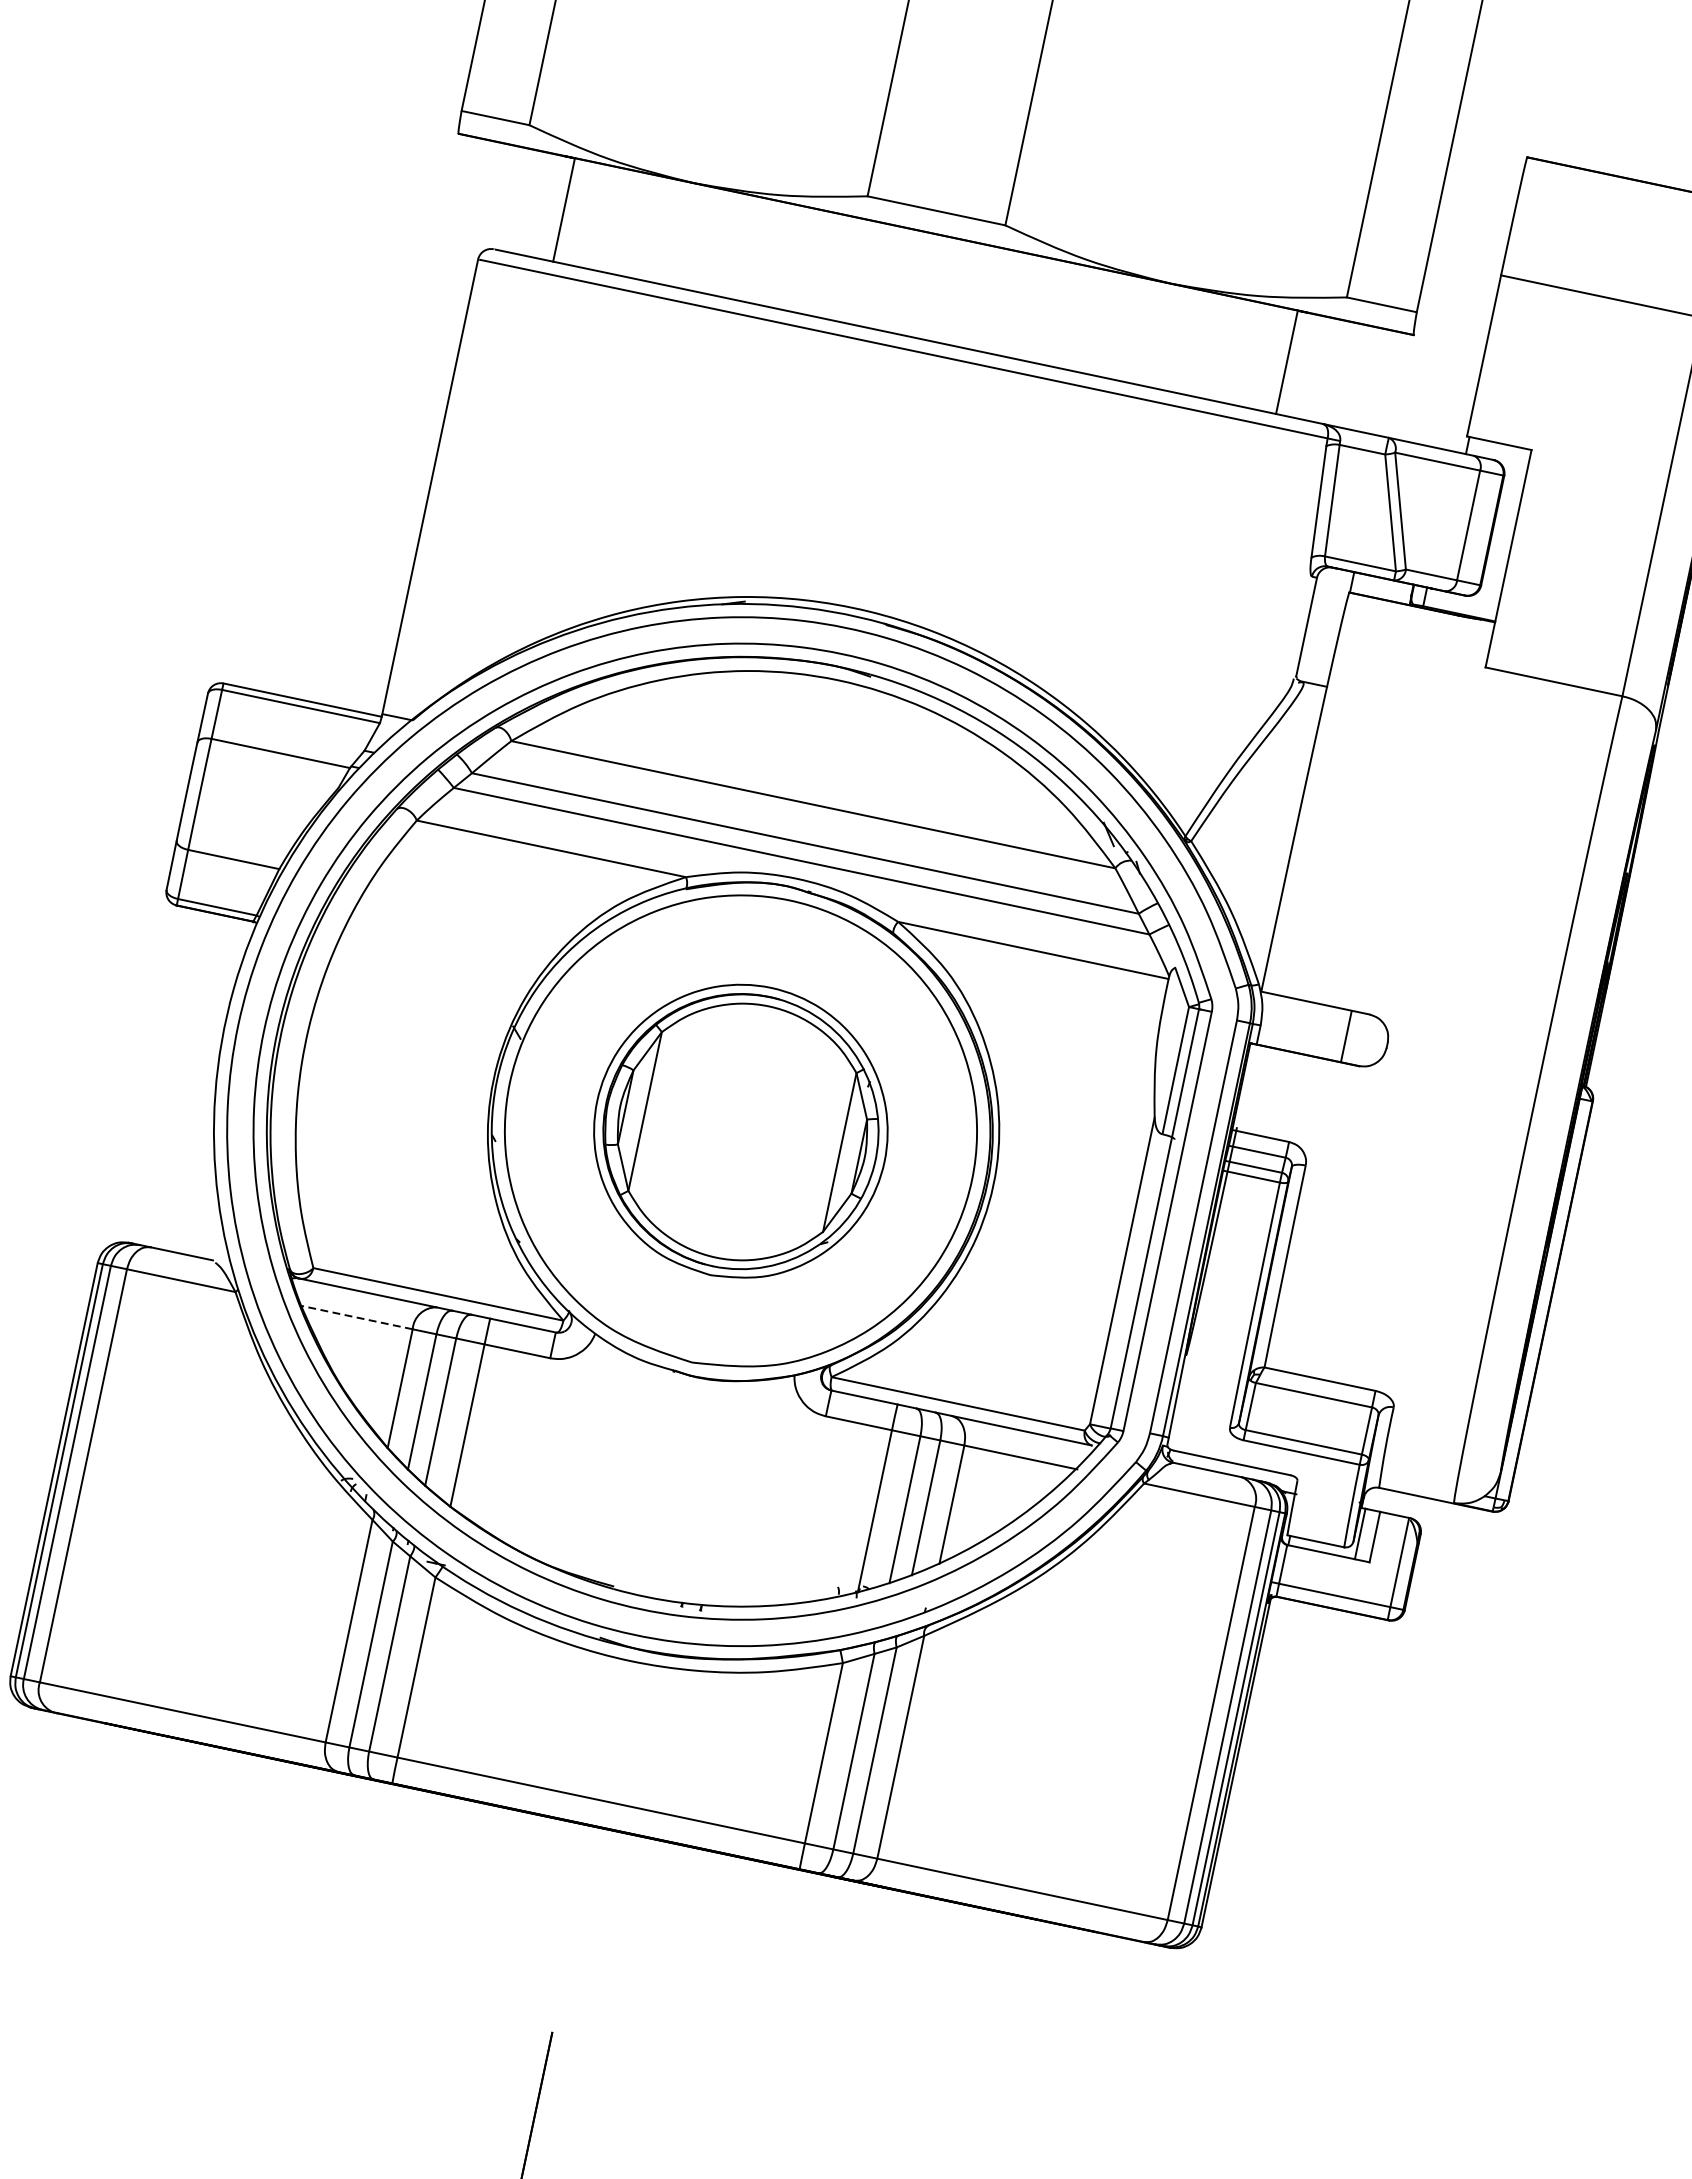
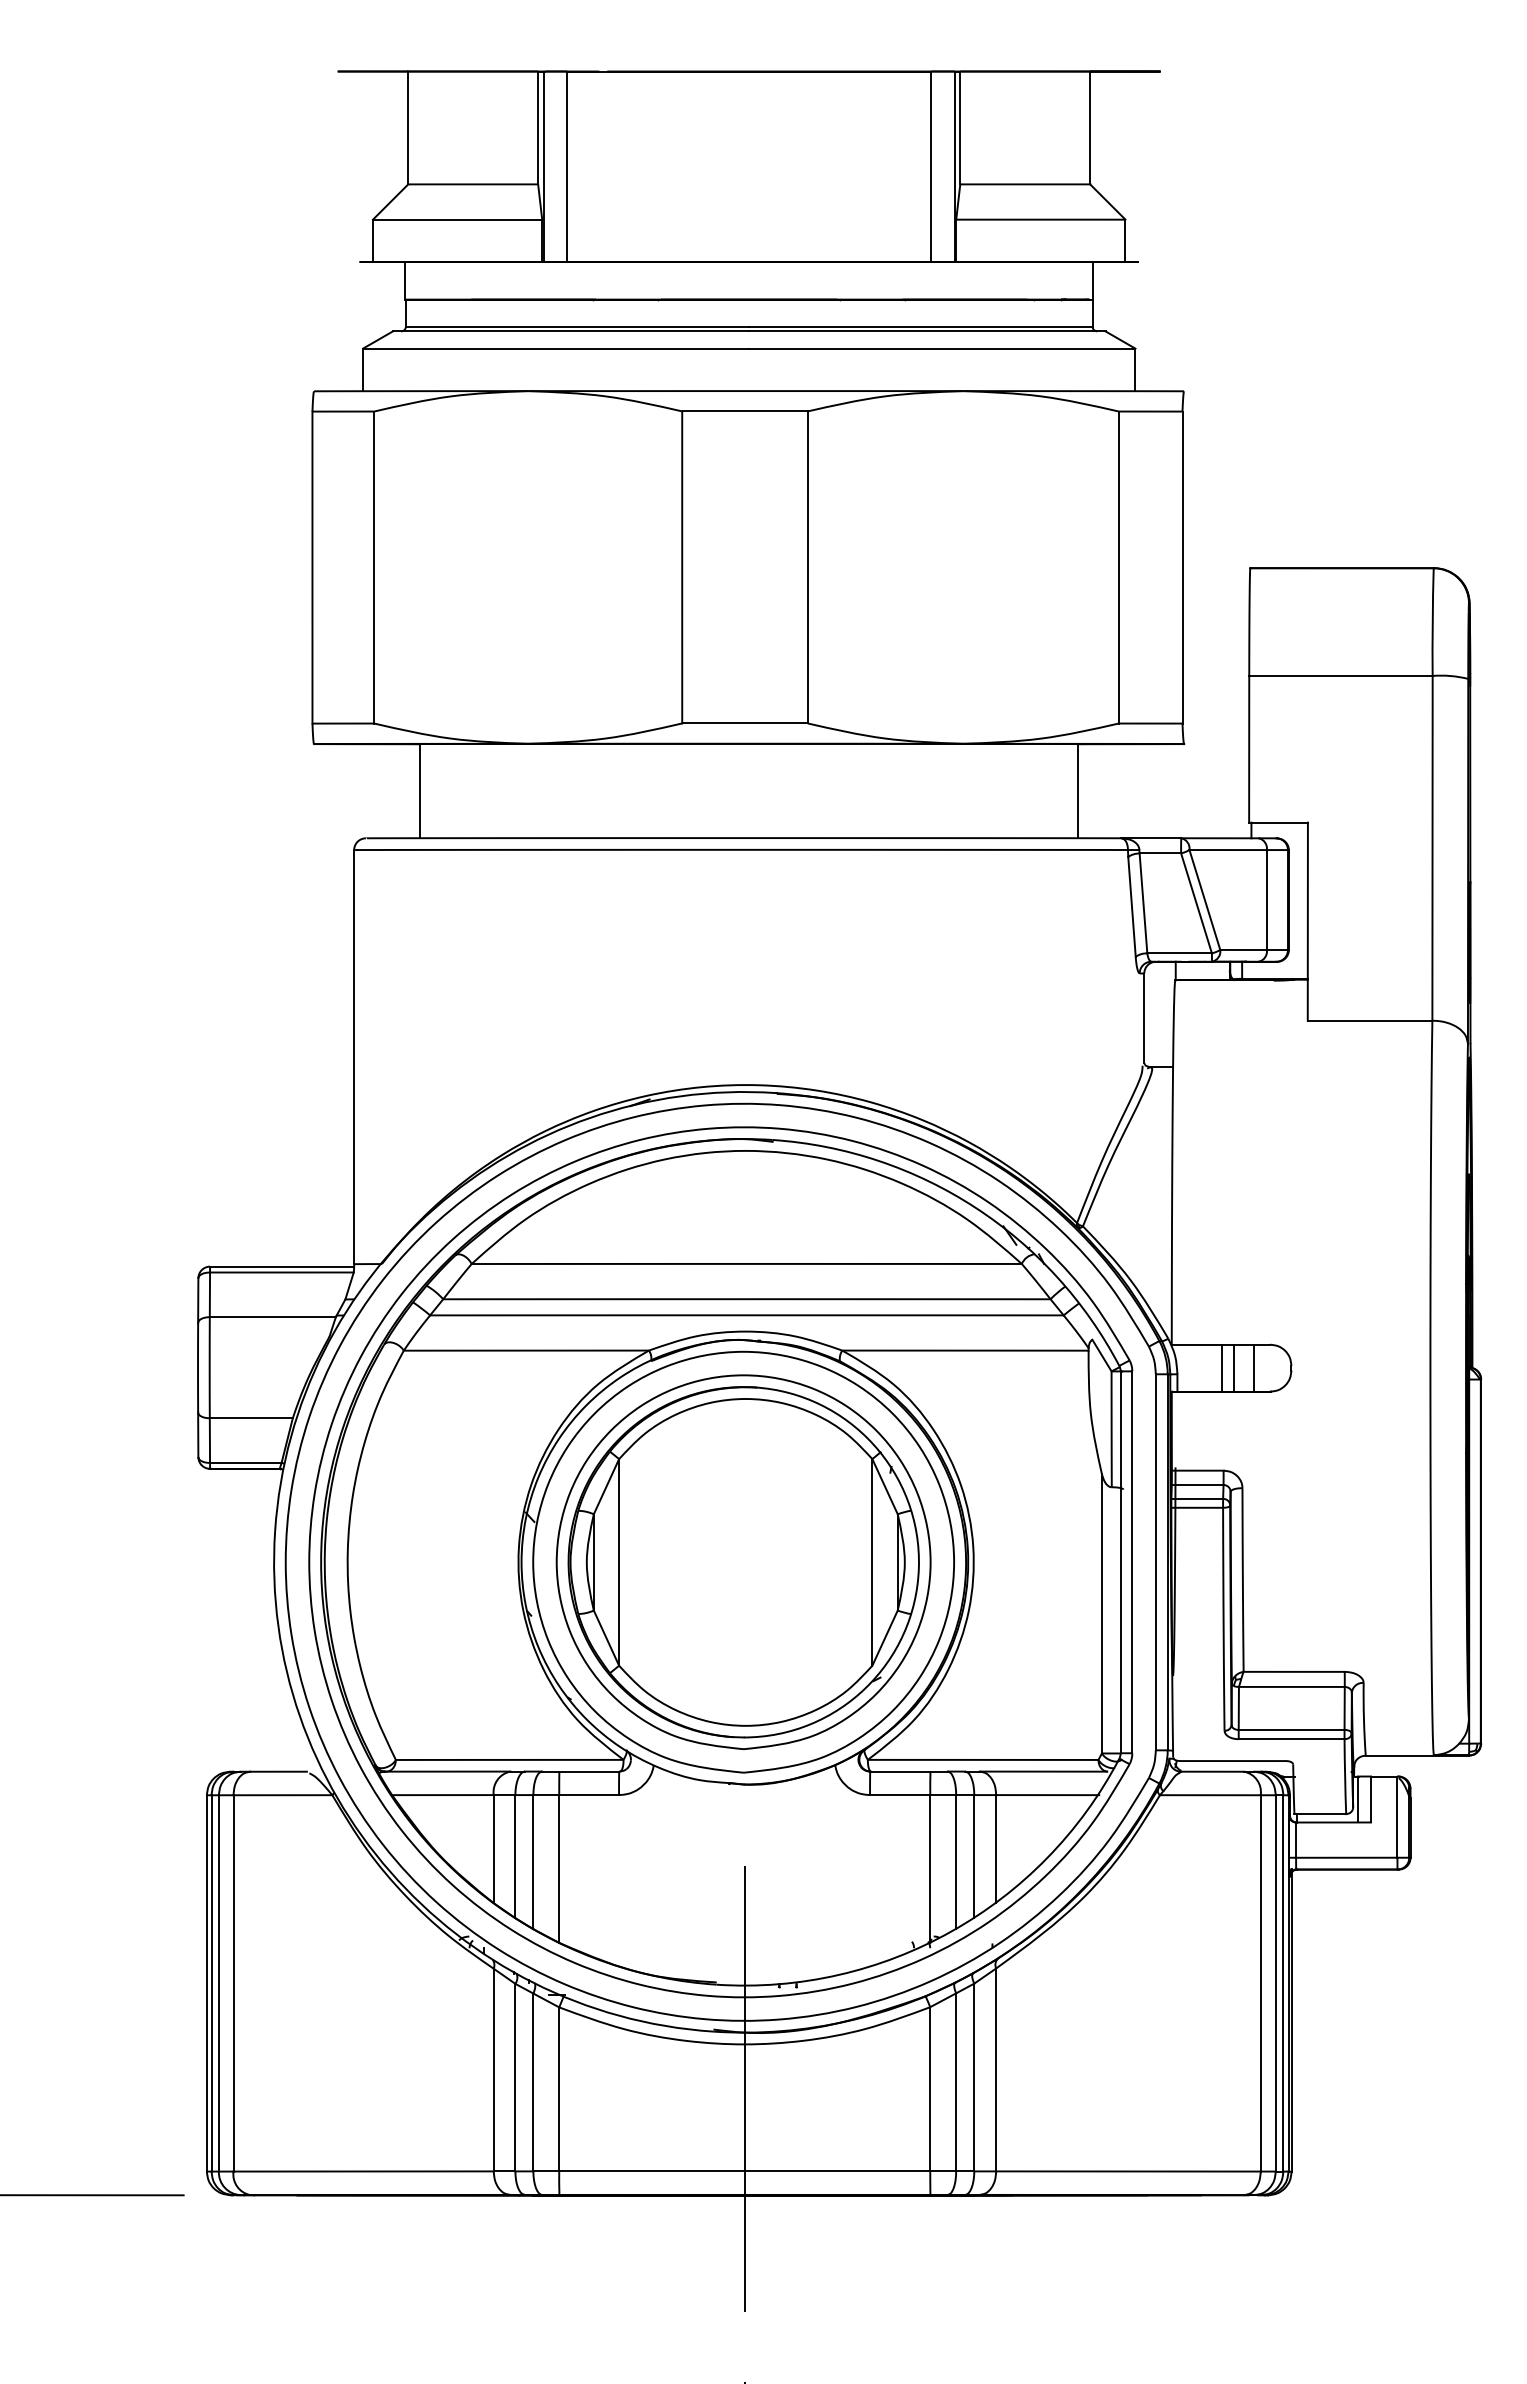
line: (1310, 1028) -> (1221, 1367), added
line: (1323, 1030) -> (1233, 1367), added
part: (740, 1131) -> (743, 1562), size x1.43
line: (356, 1317) -> (442, 1795), dashed -> solid
line: (619, 1710) -> (744, 2089), added

